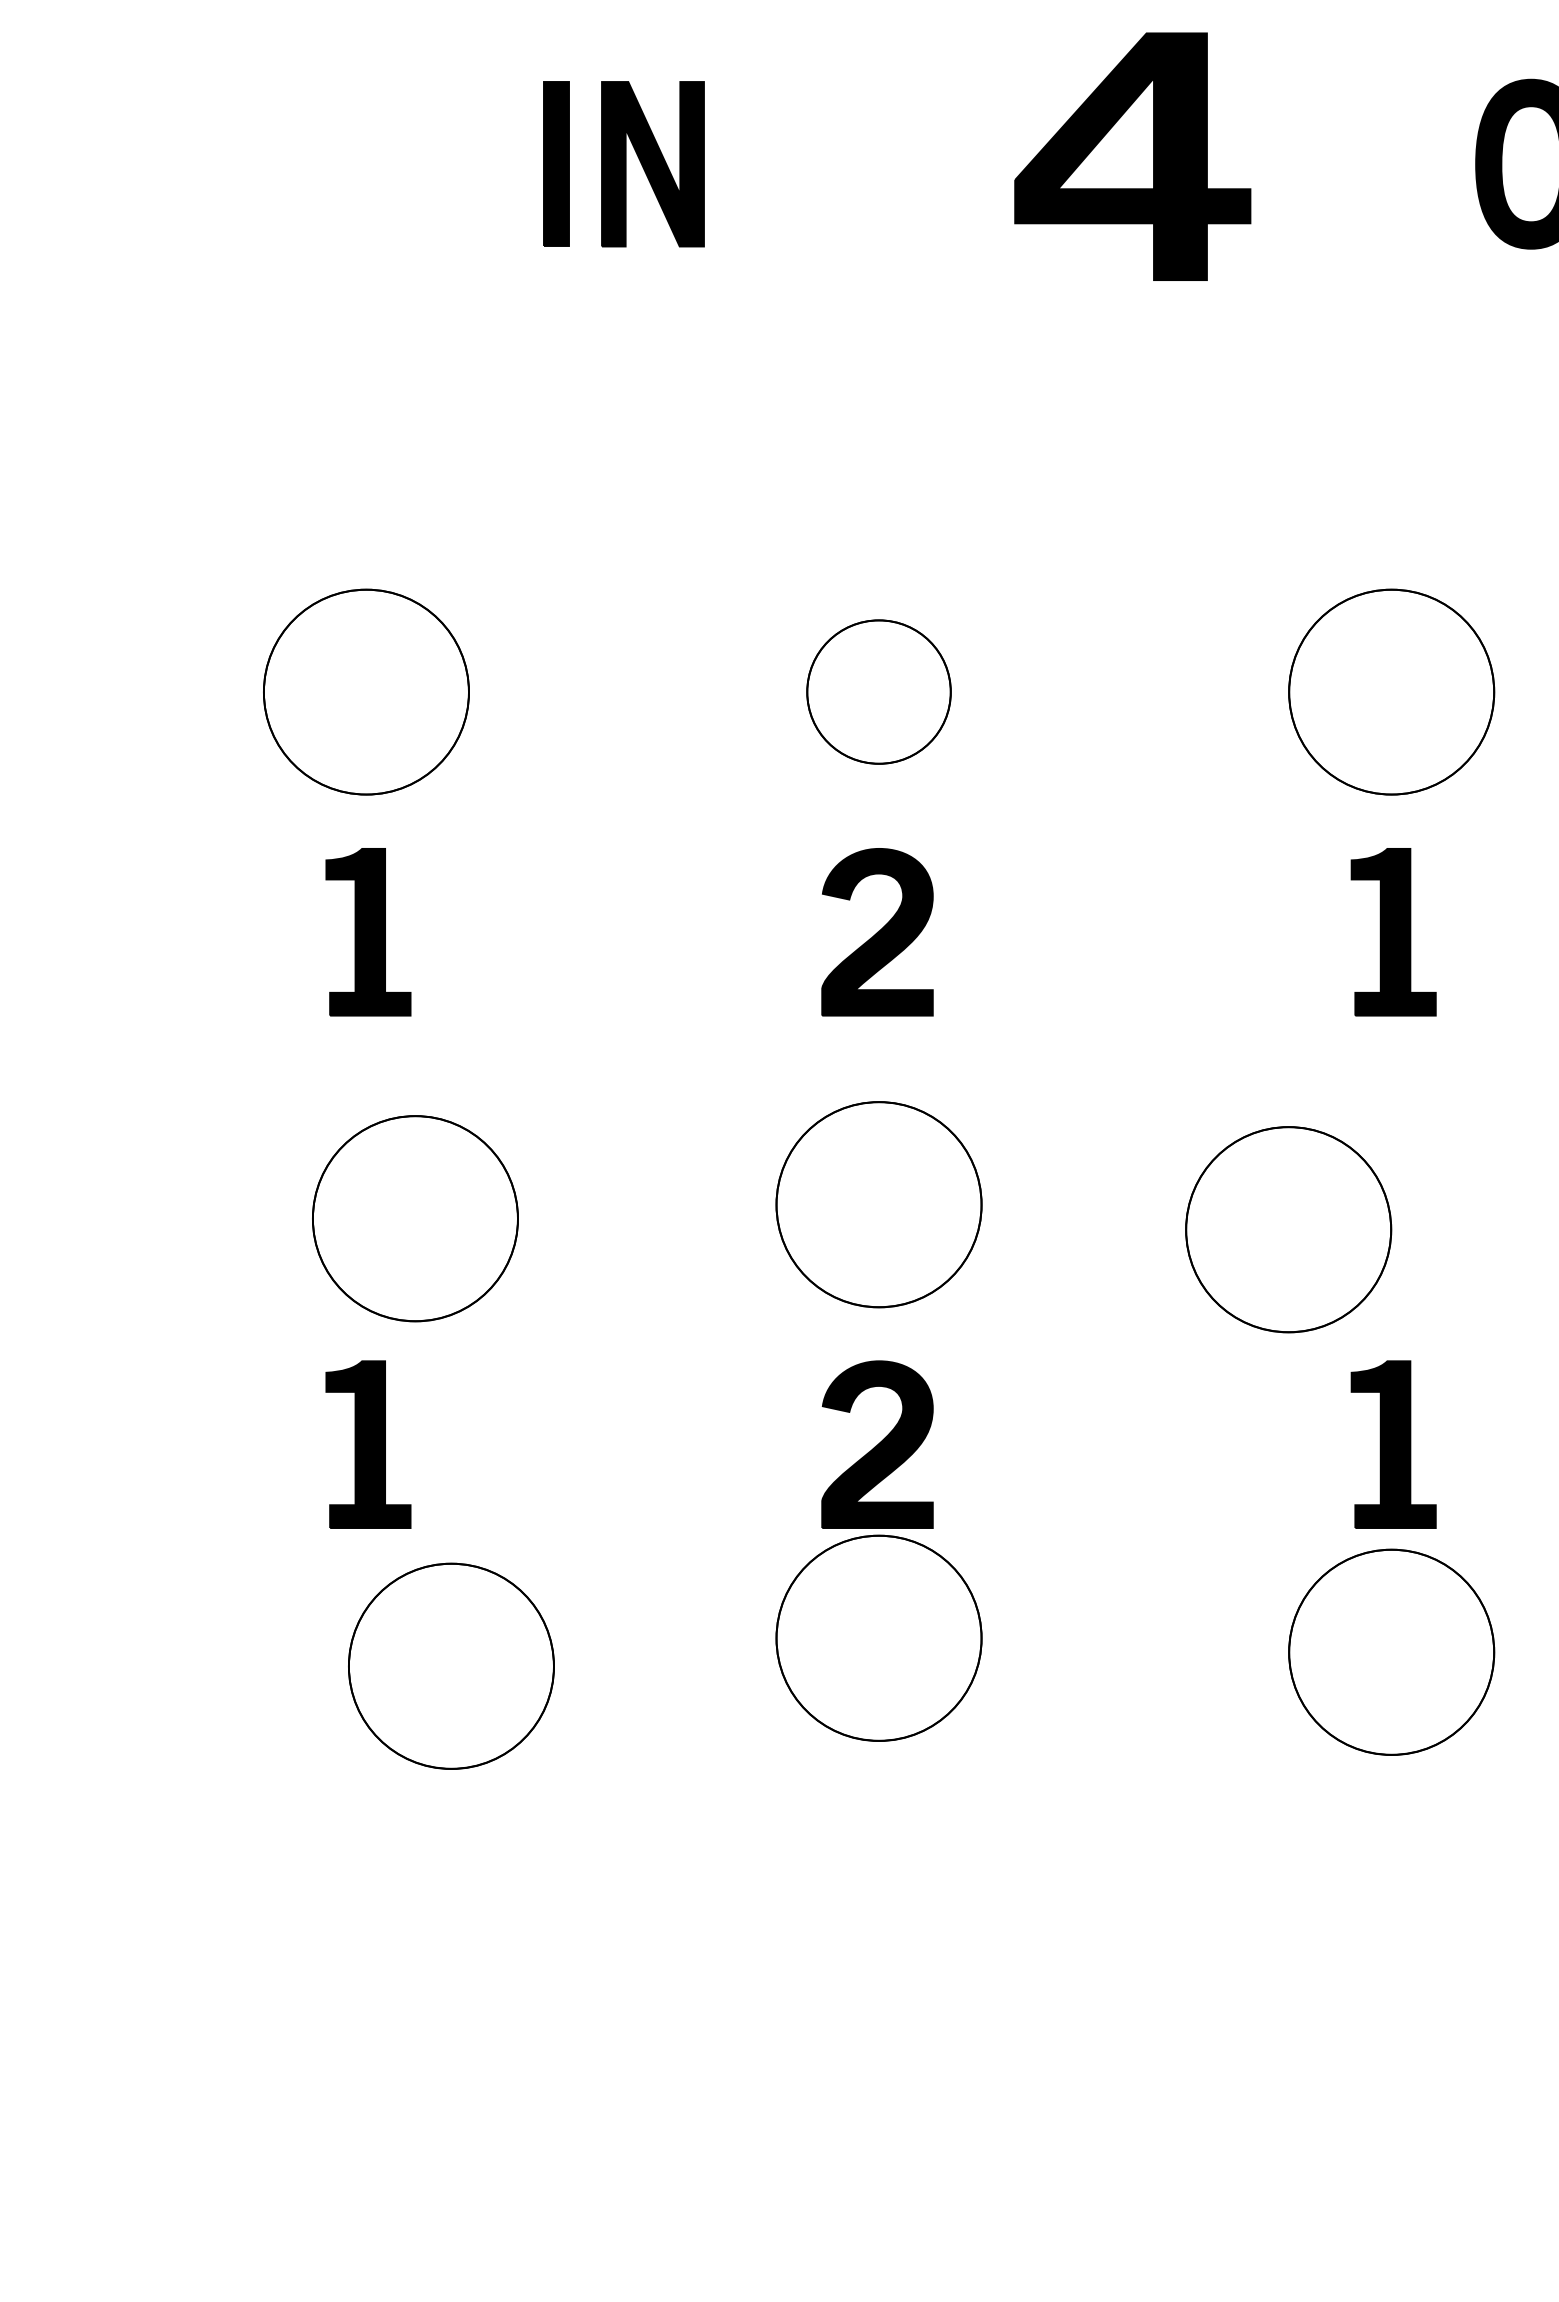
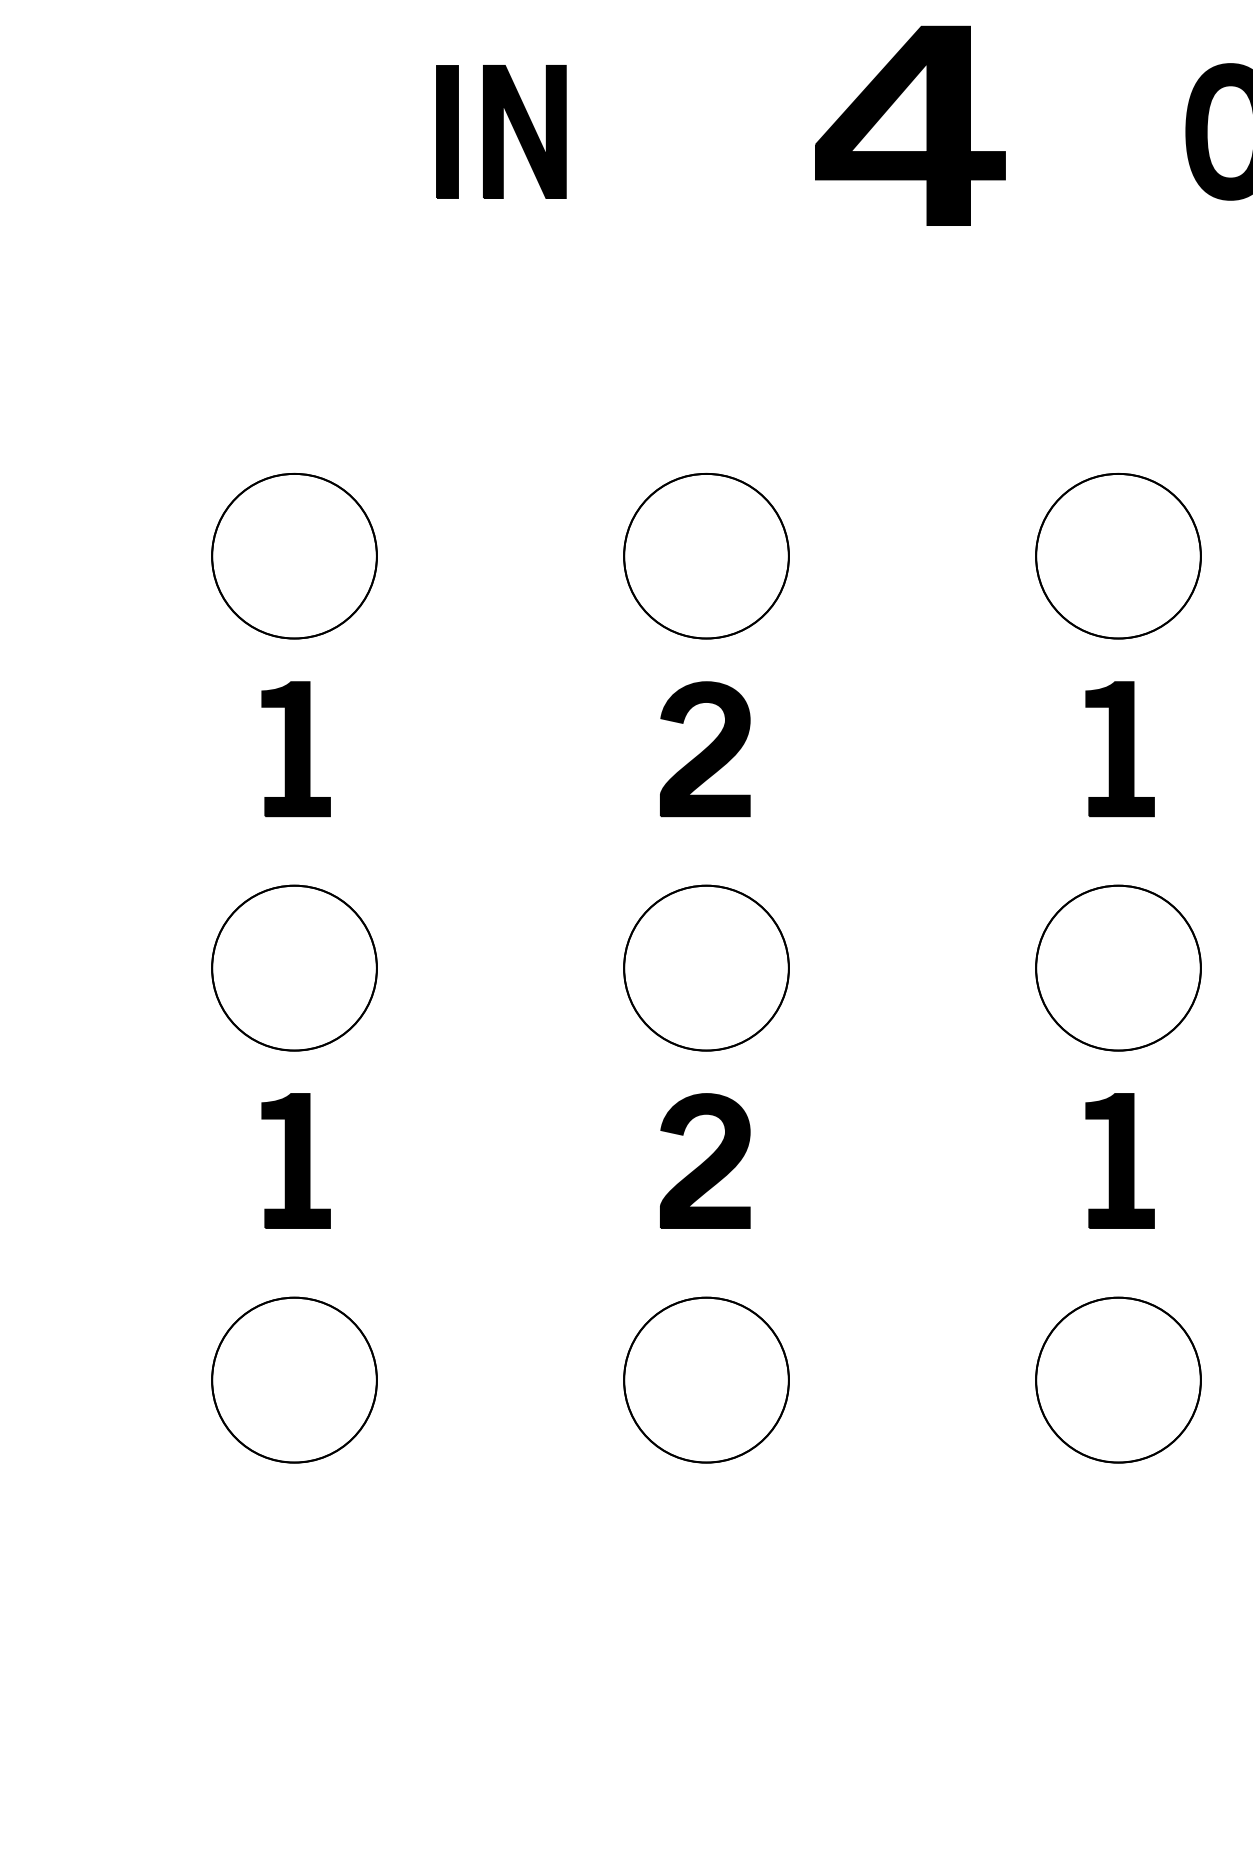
part: (878, 691) -> (706, 555), size x1.43
part: (415, 1218) -> (294, 967), moved
part: (1288, 1229) -> (1118, 967), moved
part: (878, 1637) -> (706, 1379), moved
part: (1391, 1651) -> (1118, 1379), moved
part: (451, 1665) -> (294, 1379), moved

